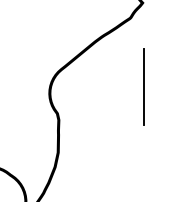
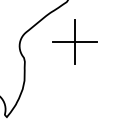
line: (143, 87) -> (74, 42), added

